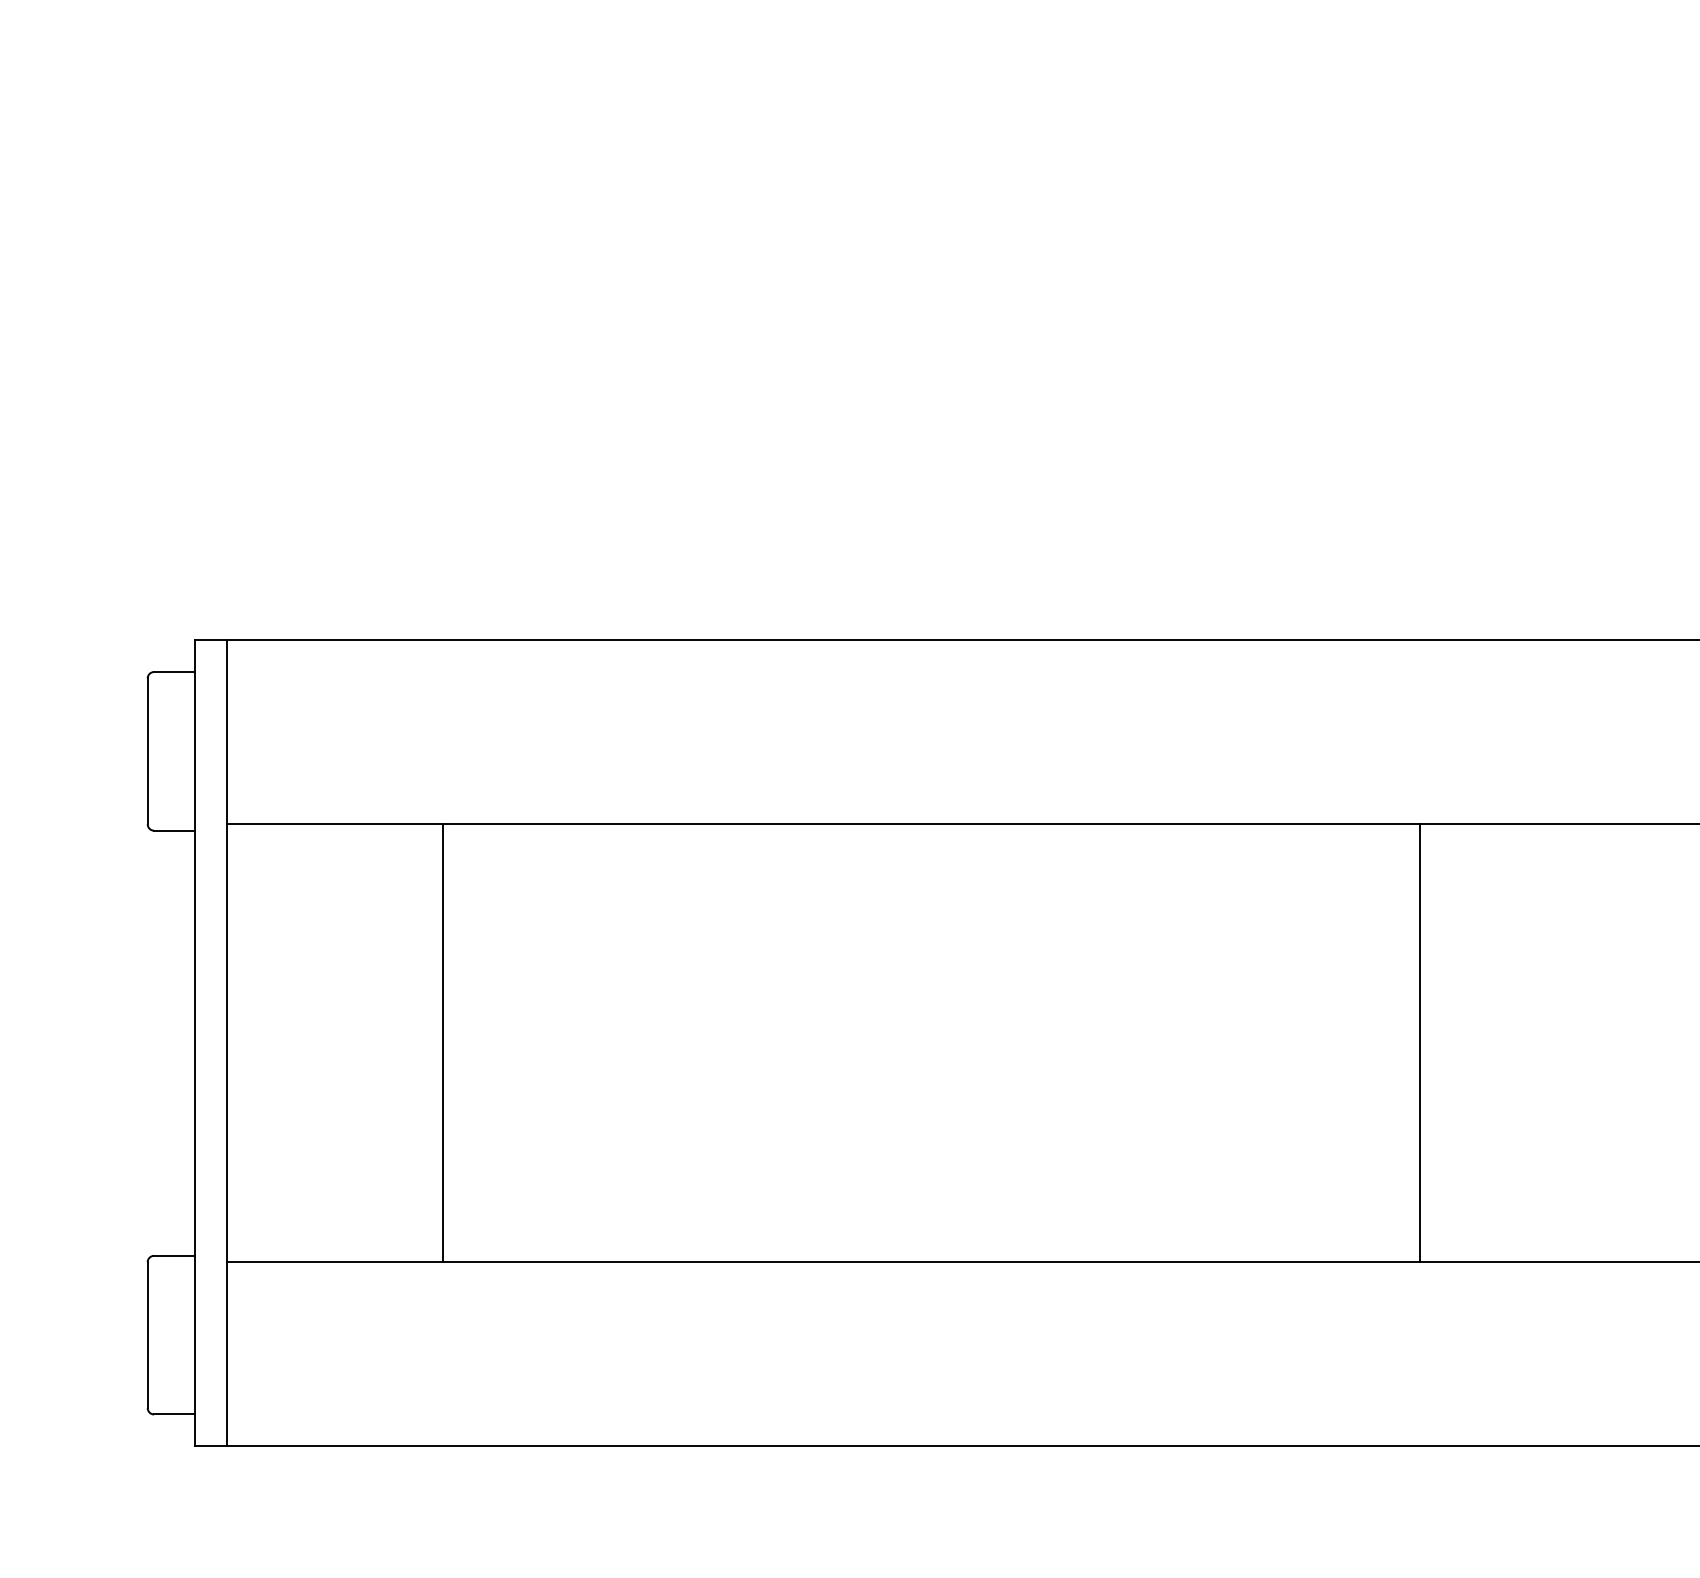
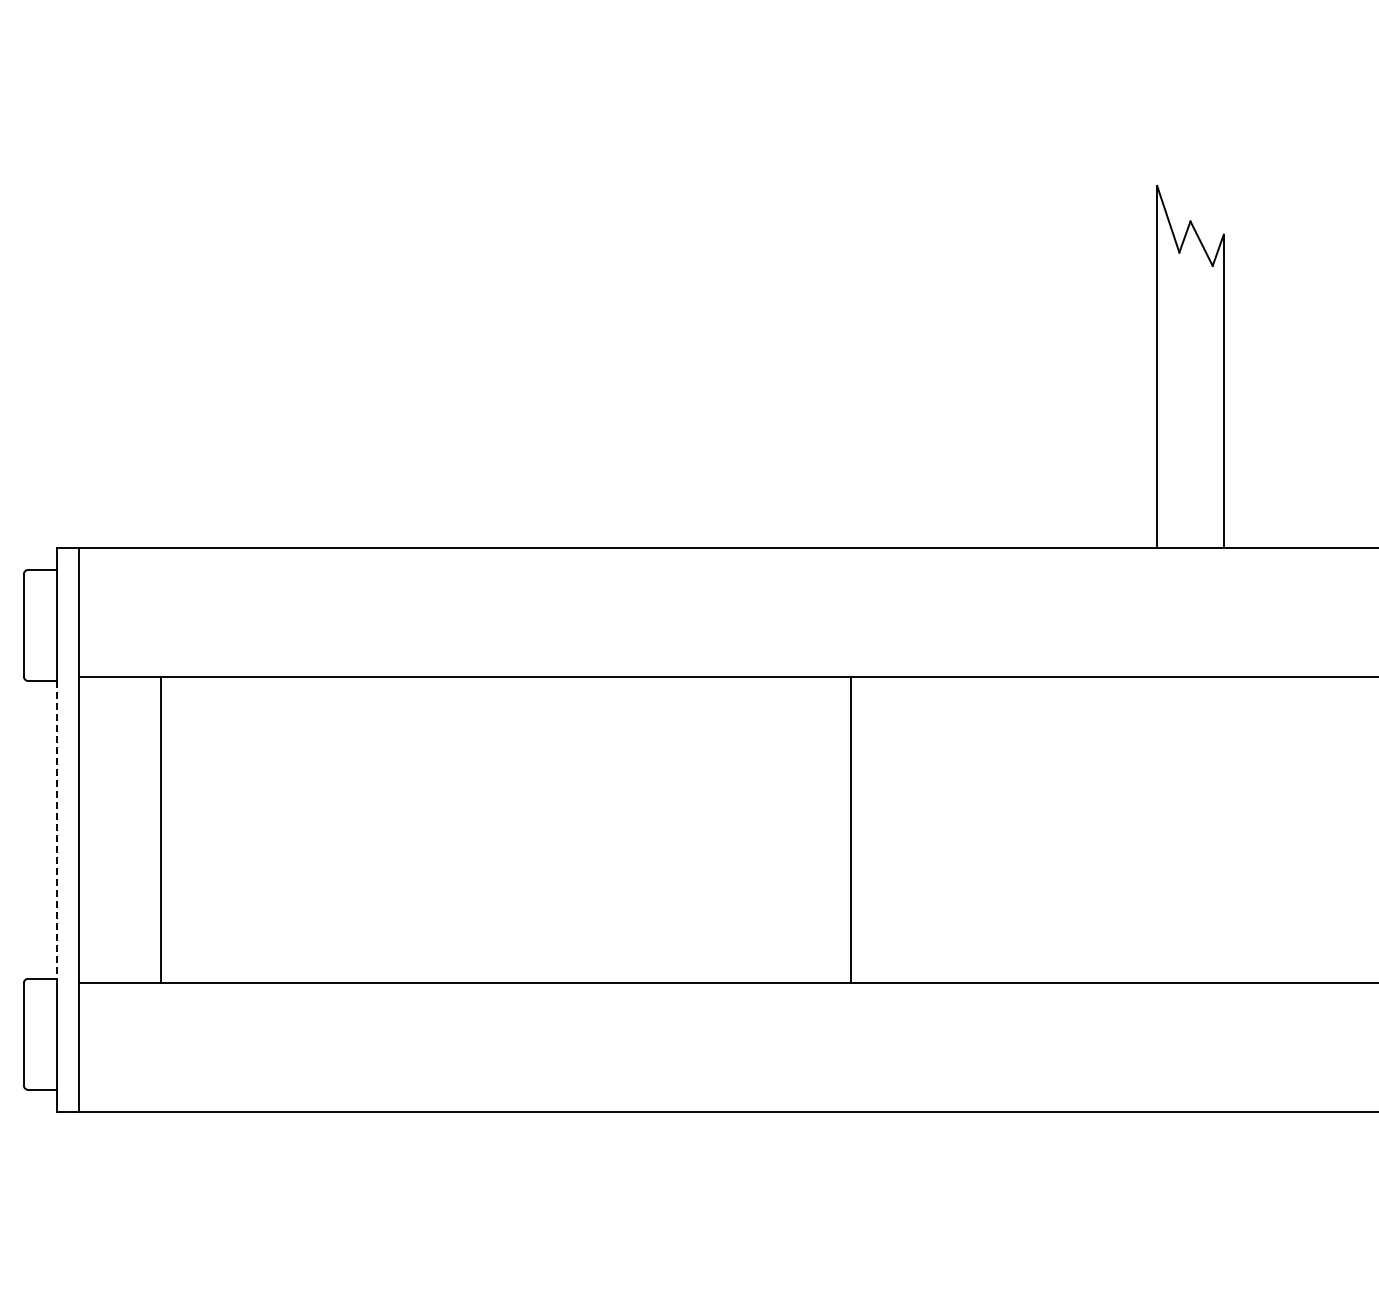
line: (195, 1042) -> (57, 829), solid -> dashed
line: (442, 1042) -> (160, 829), moved
line: (1419, 1042) -> (850, 829), moved

